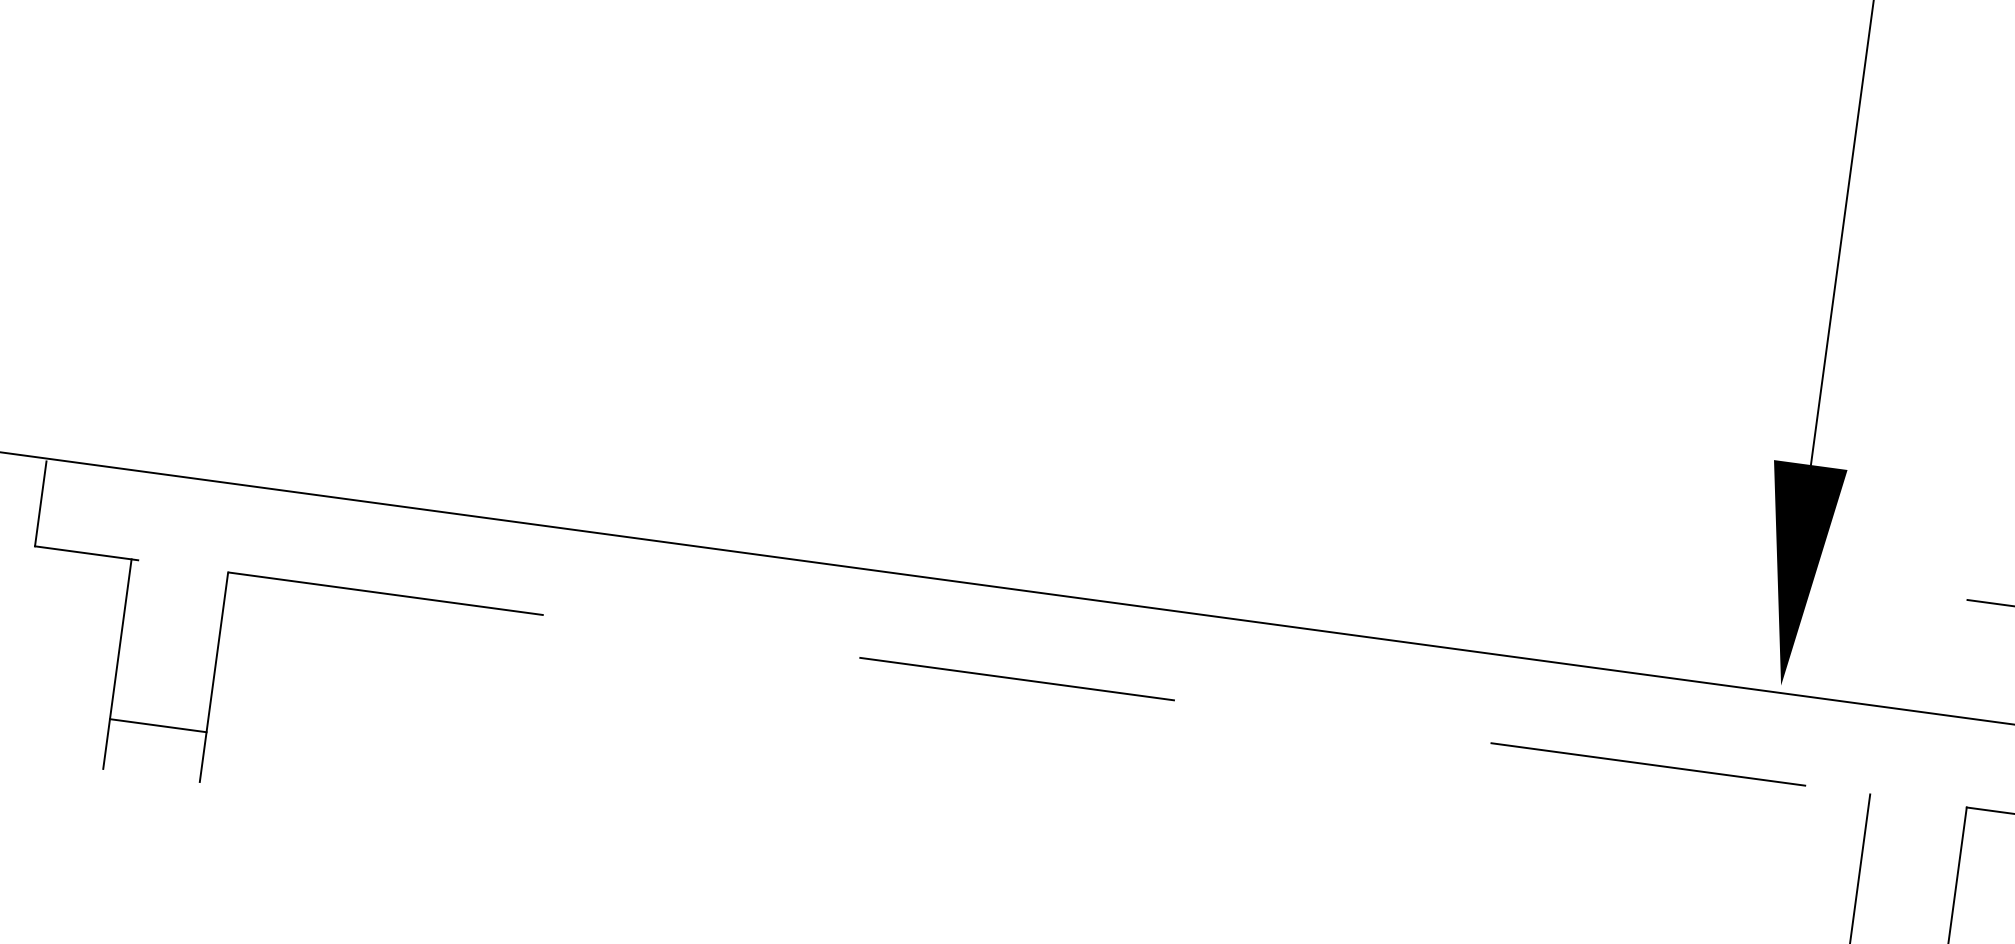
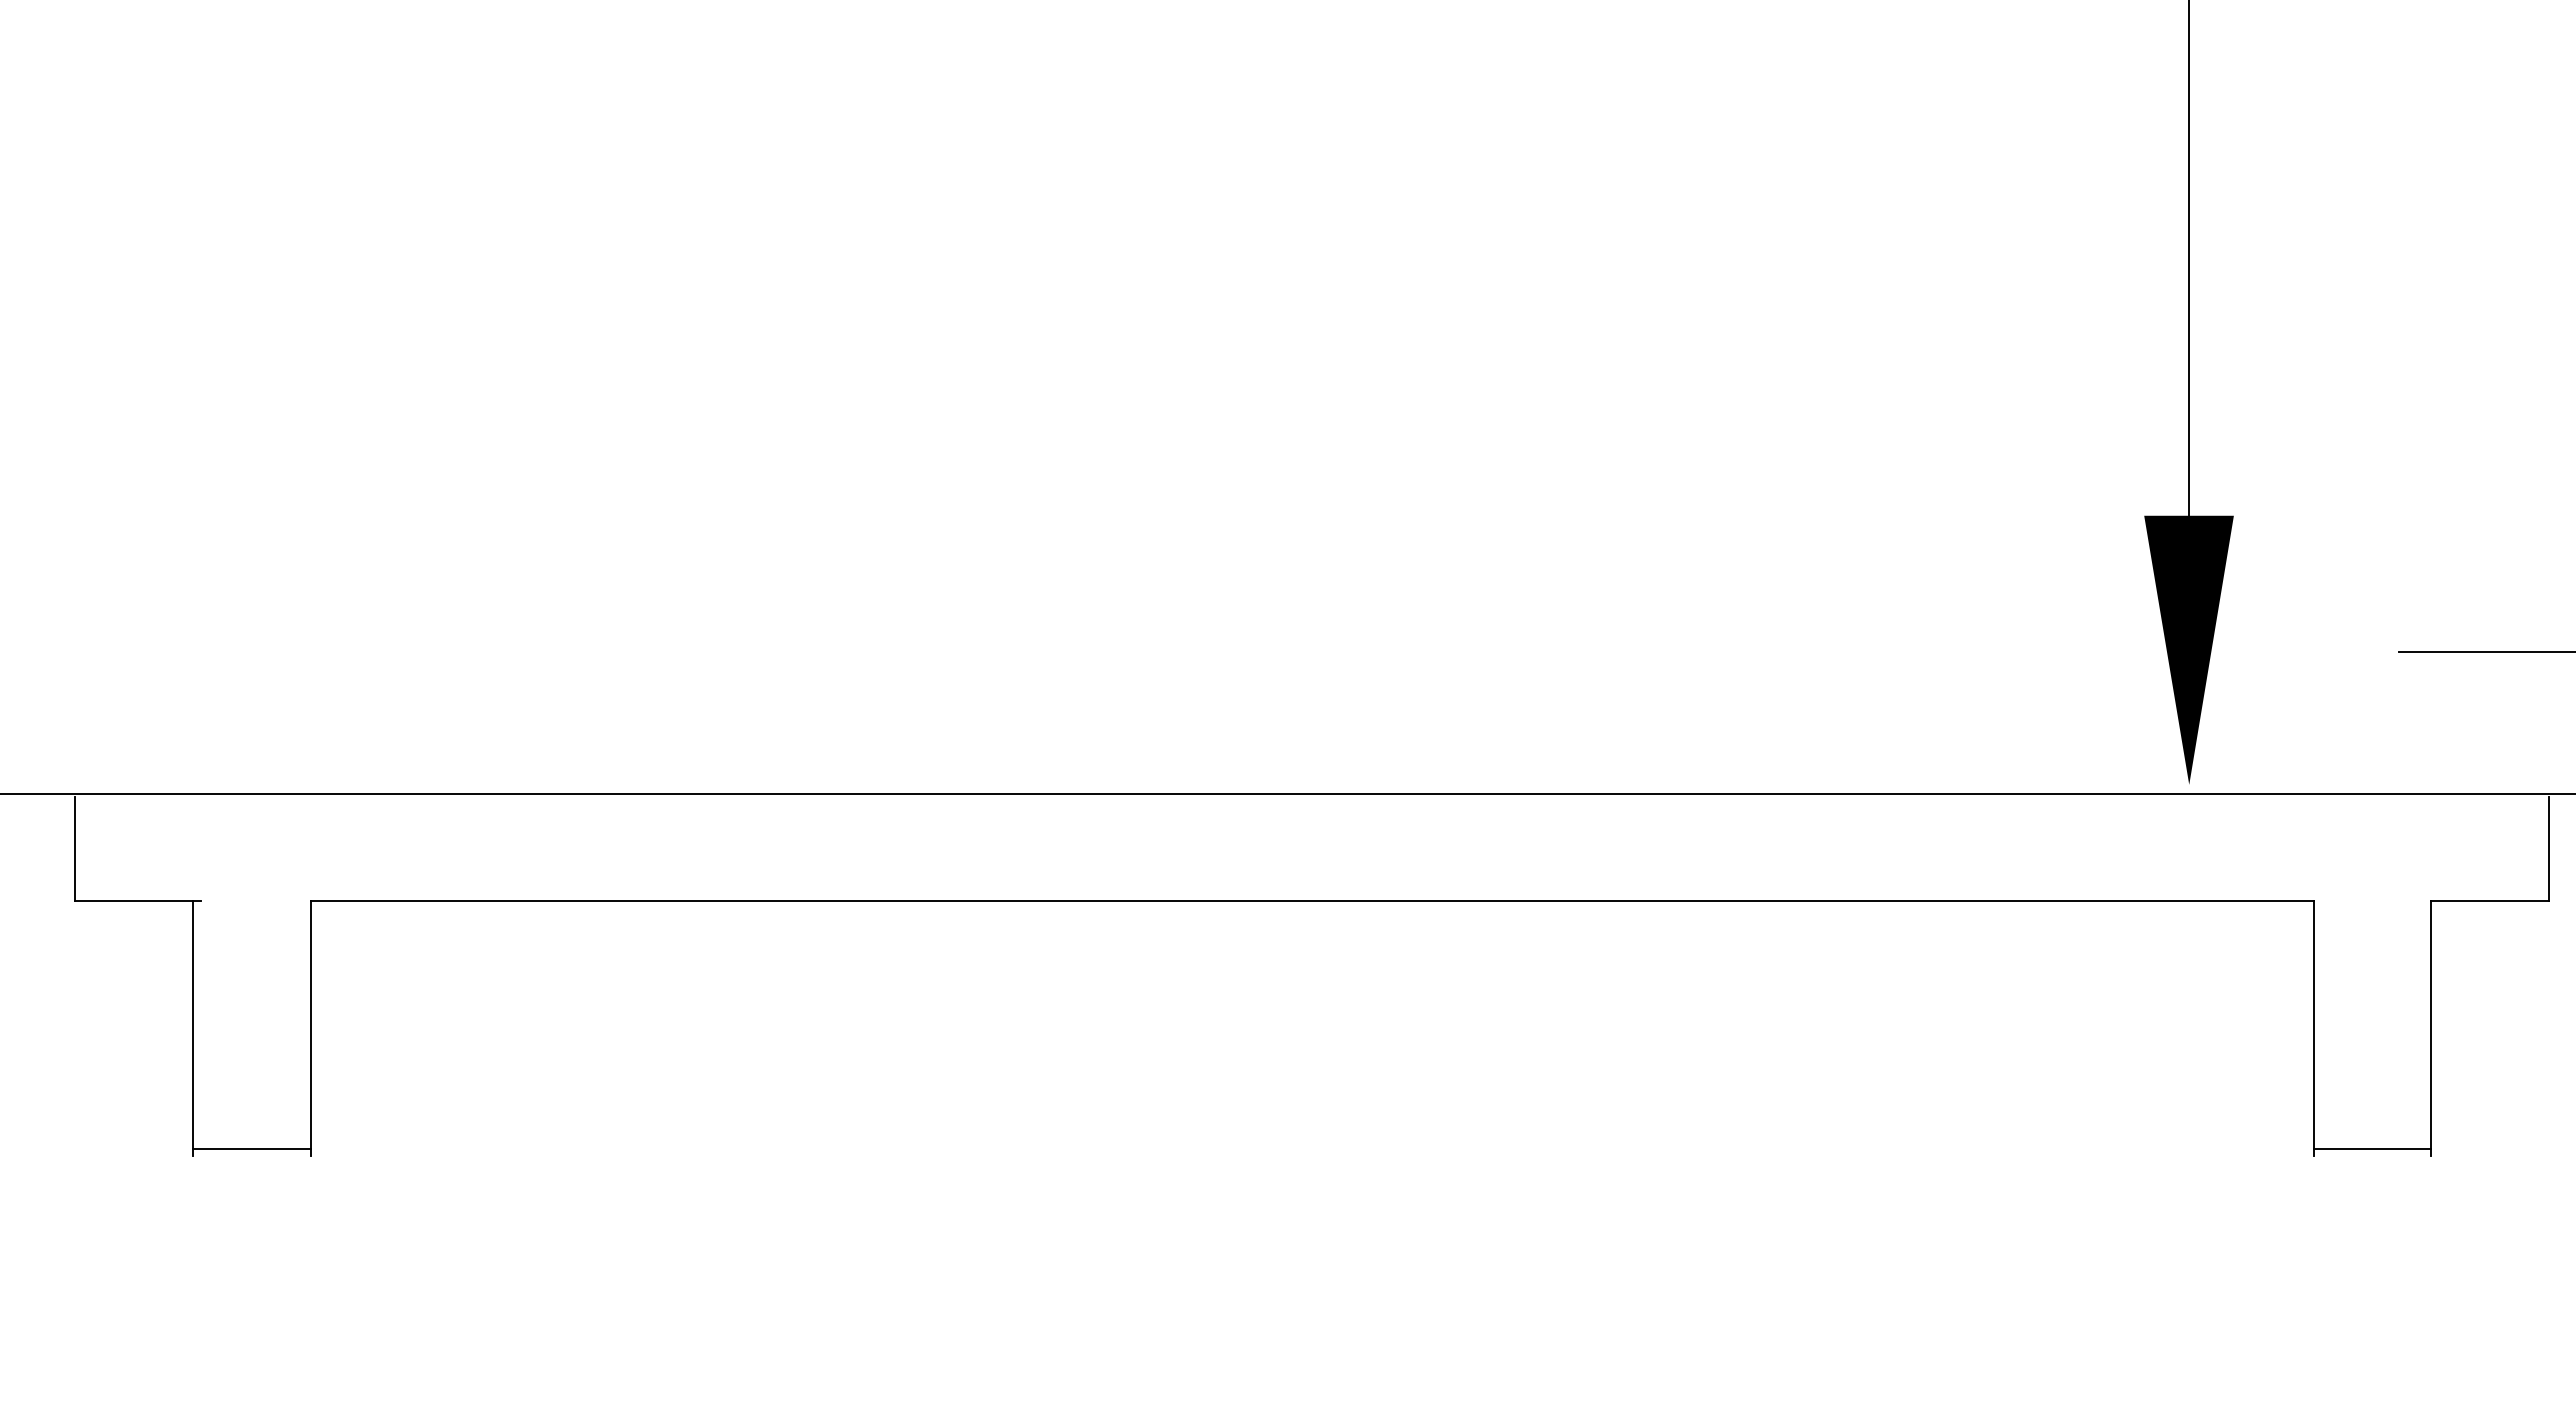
line: (1049, 683) -> (1312, 900), dashed -> solid
line: (158, 725) -> (251, 1148), moved

